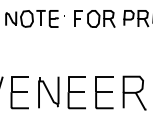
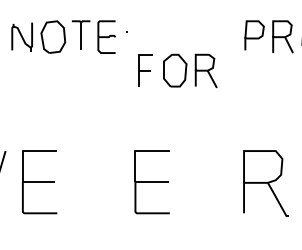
part: (94, 18) -> (176, 69), moved
part: (48, 92) -> (95, 182), removed
part: (104, 92) -> (206, 182), removed

